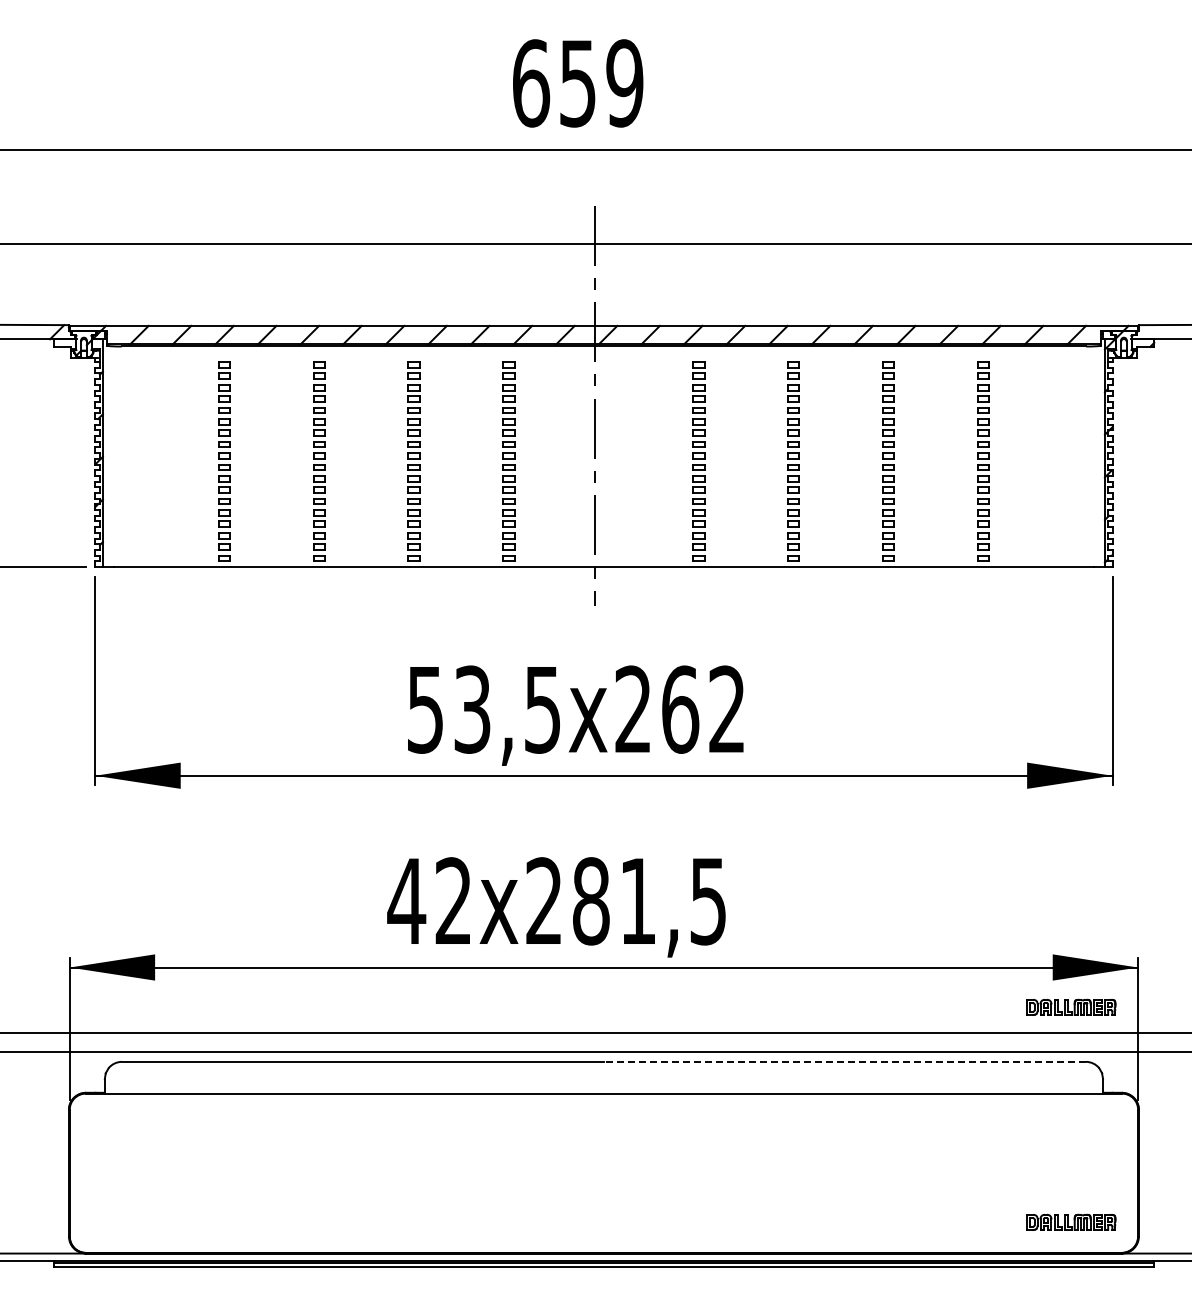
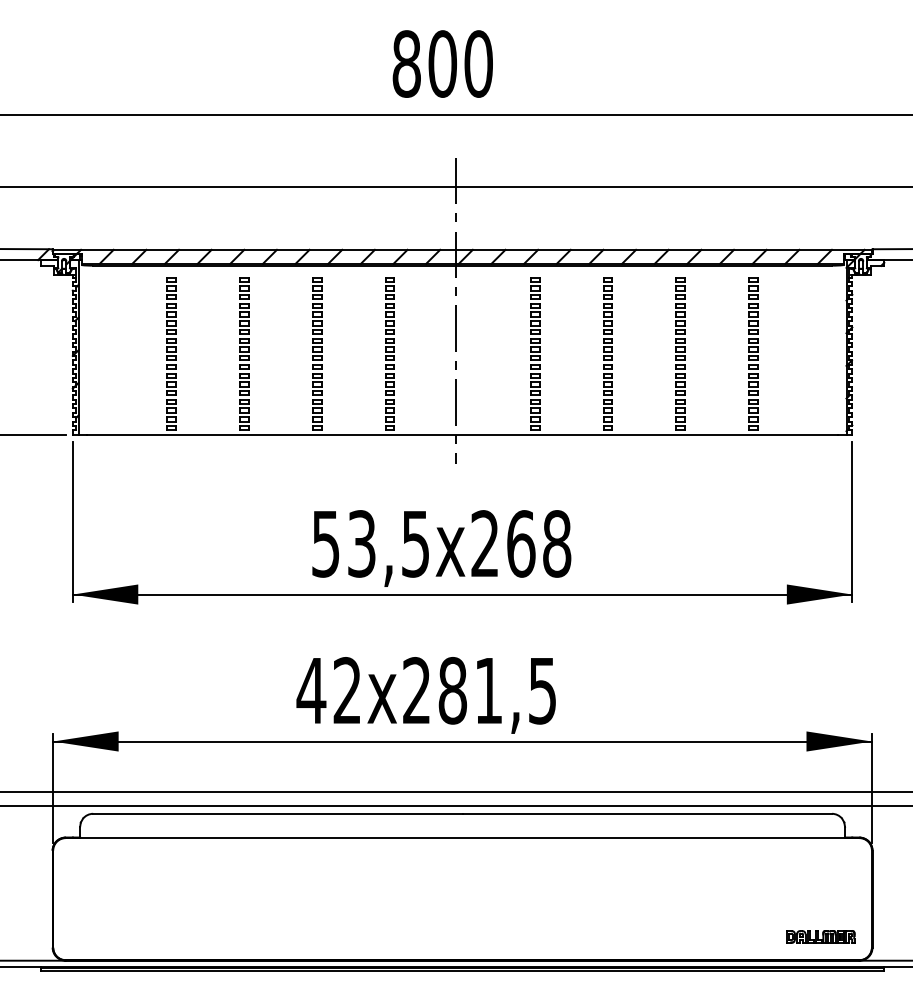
text: (577, 83) -> (442, 64), 659 -> 800
text: (727, 709) -> (557, 543), 53,5x262 -> 53,5x268
part: (1071, 1006) -> (820, 771), removed
line: (844, 1061) -> (646, 813), dashed -> solid

